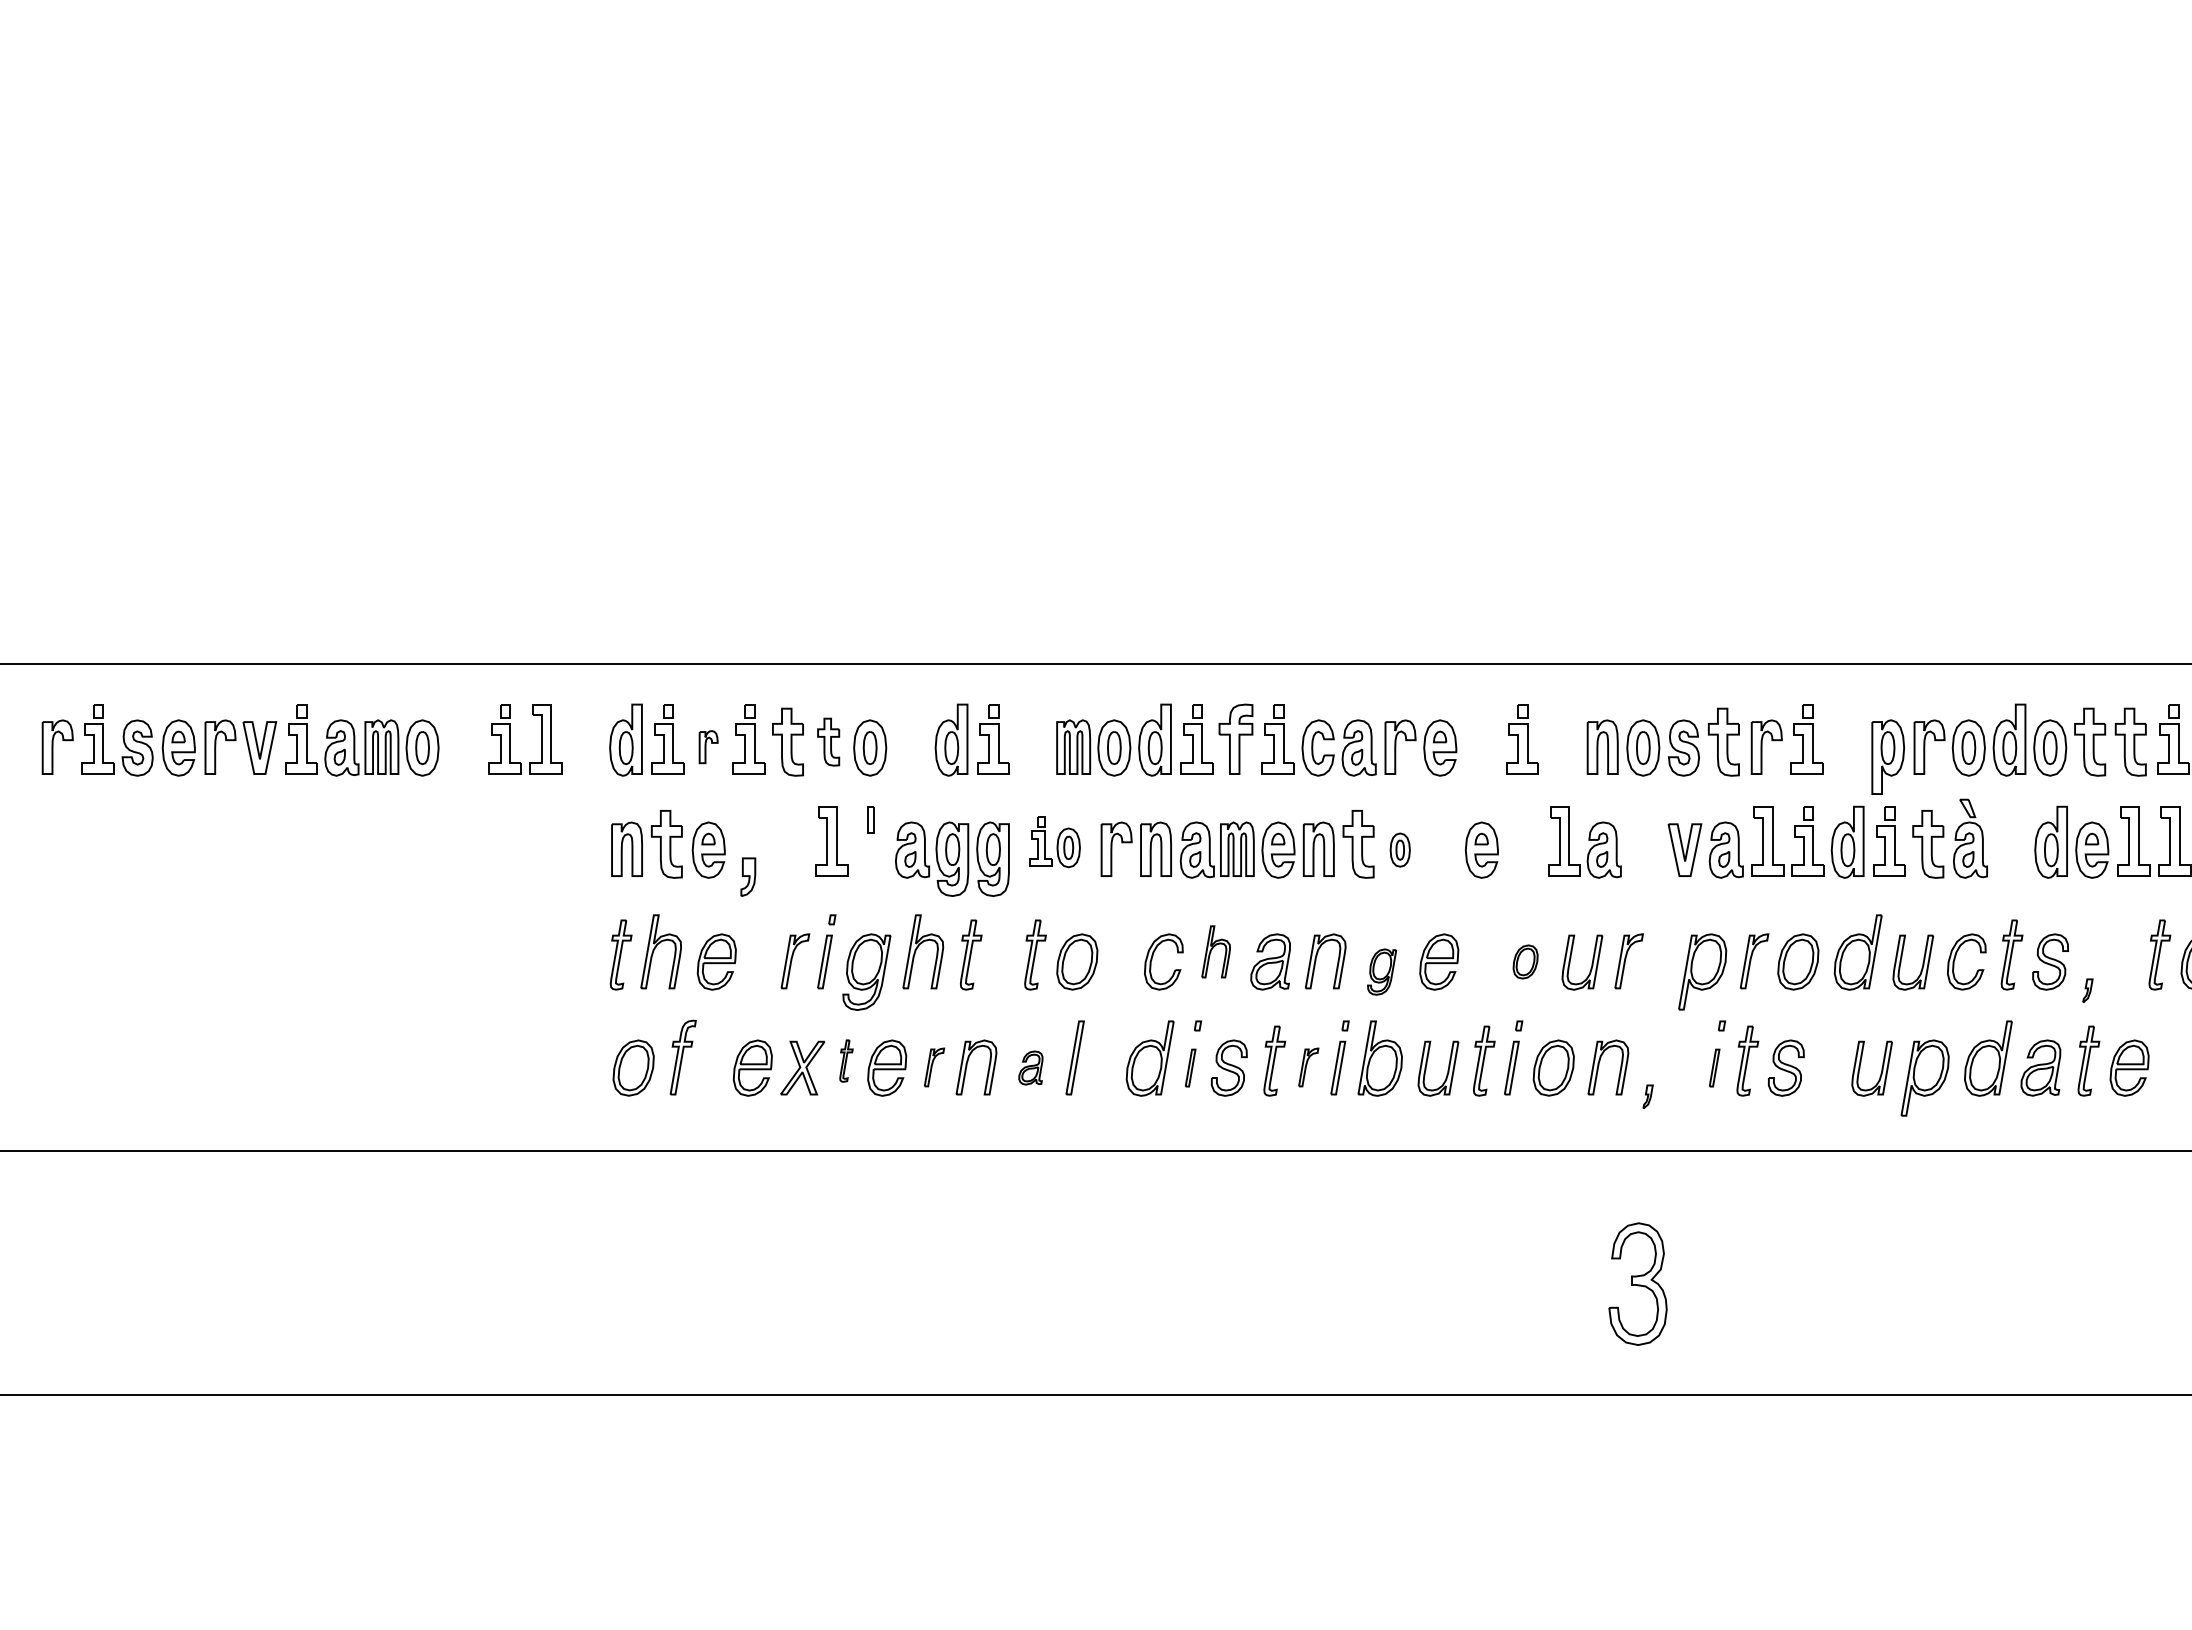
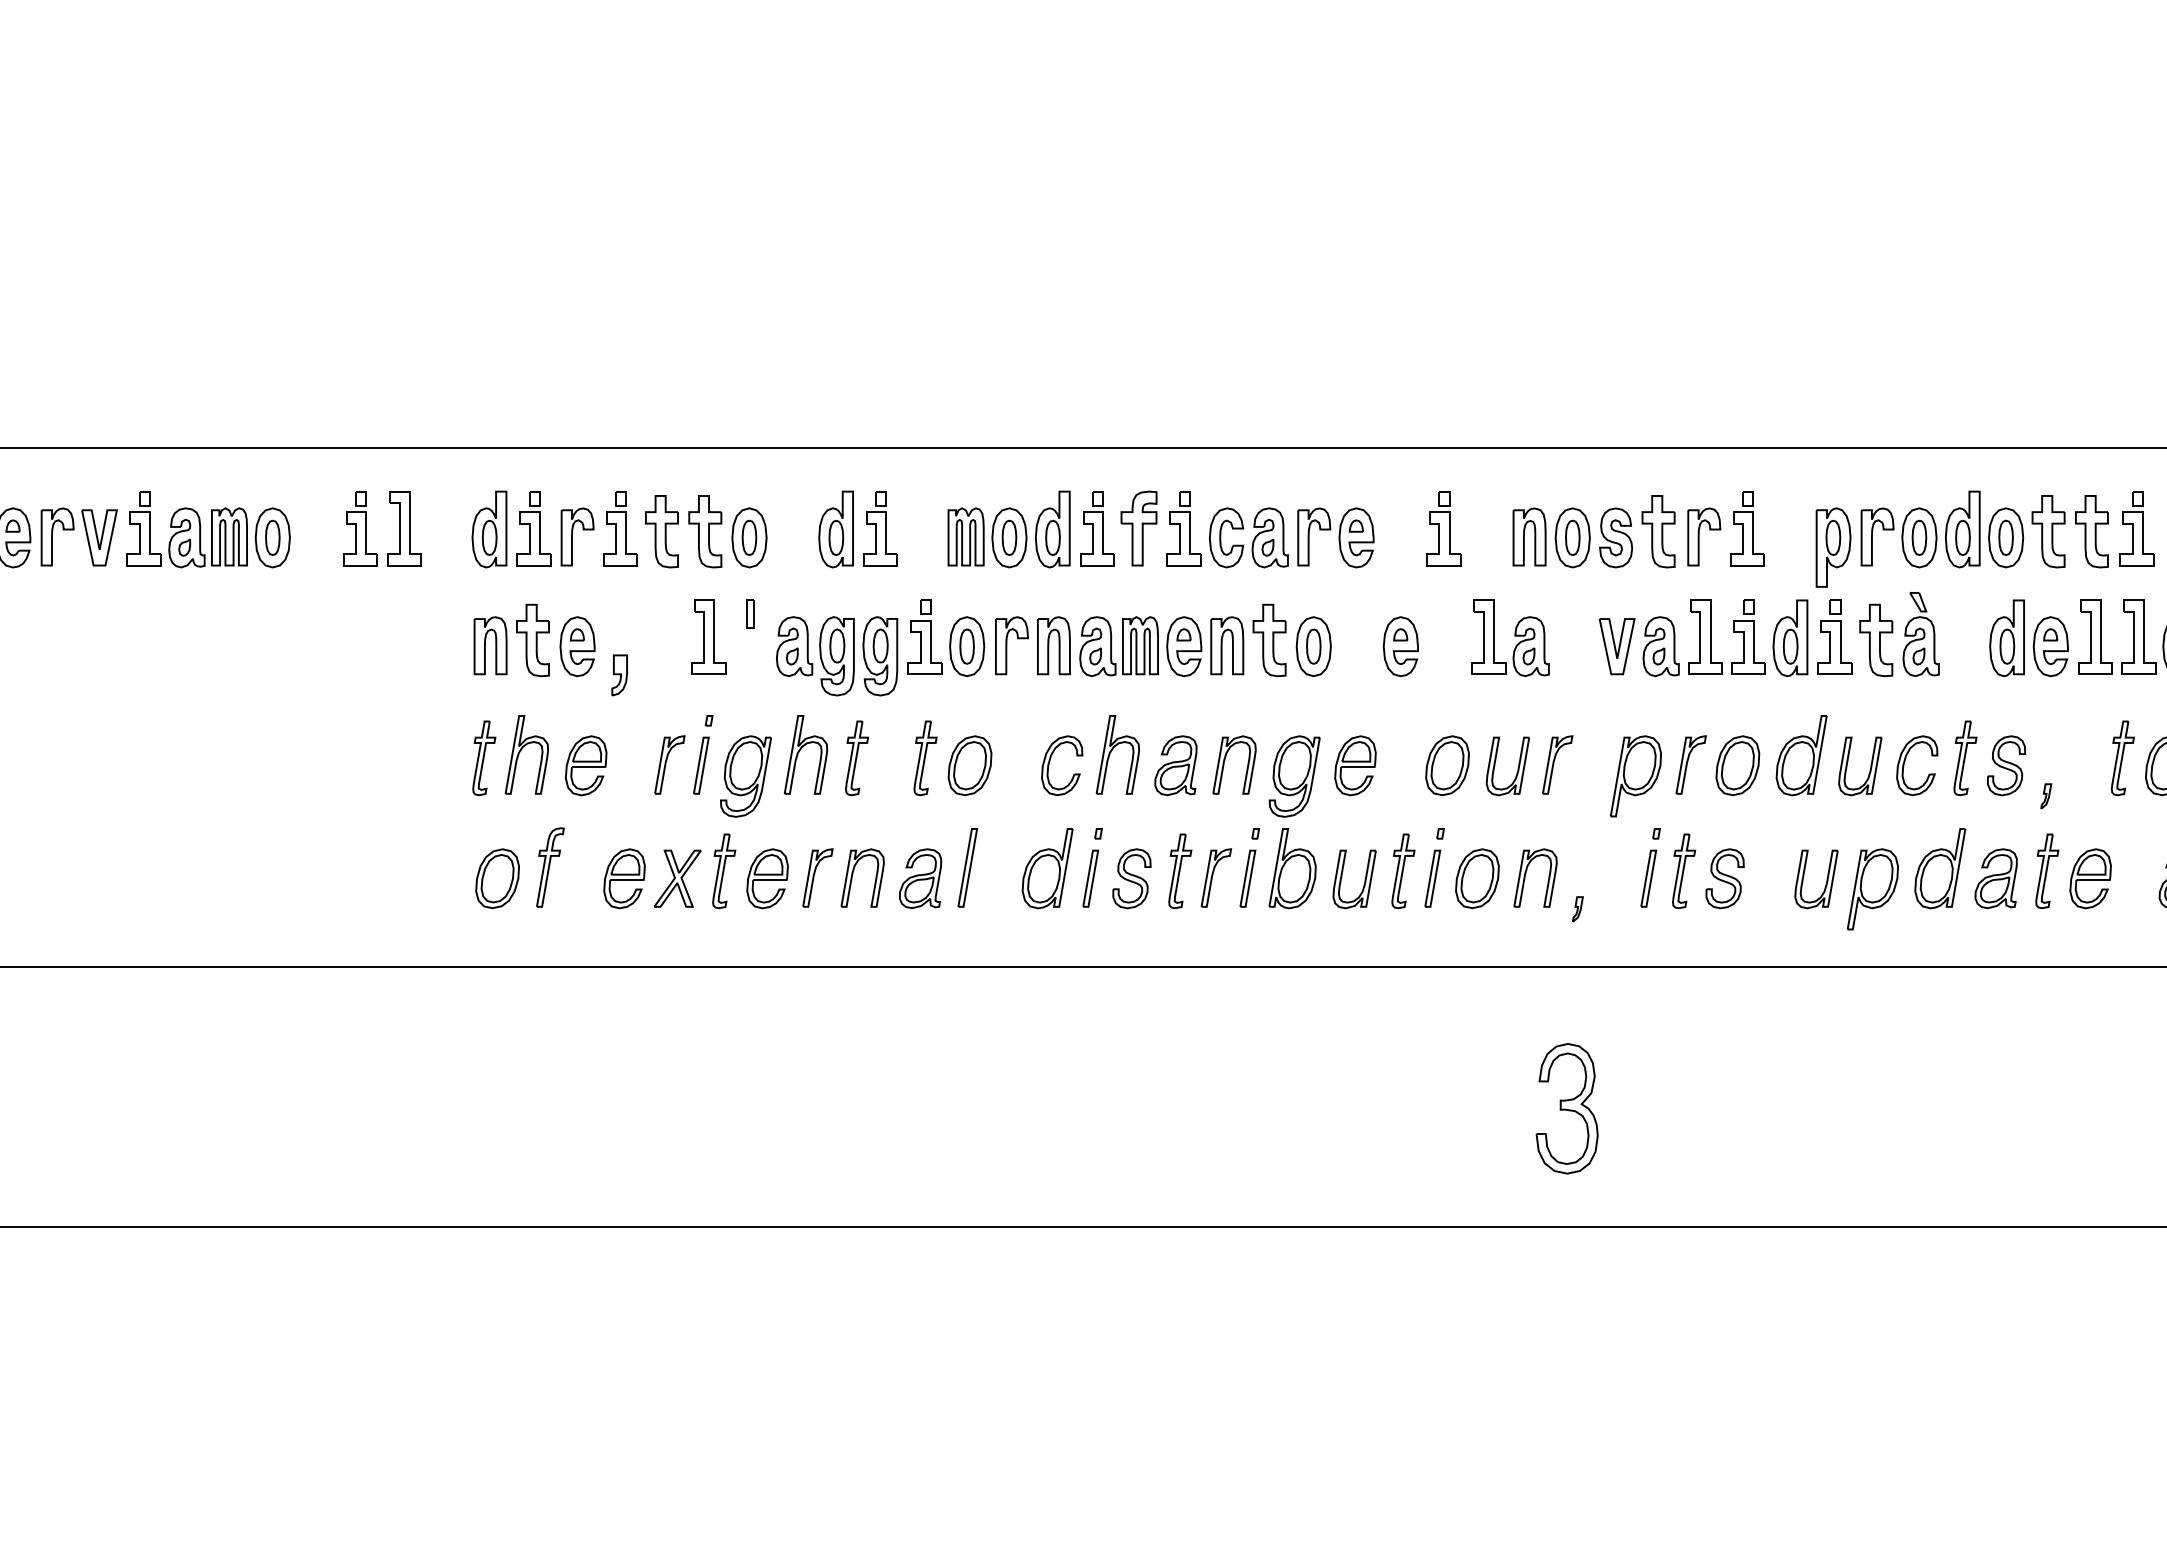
part: (828, 741) -> (705, 530), size x1.43
part: (708, 746) -> (577, 536), size x1.67
part: (1054, 842) -> (945, 638), size x1.43
part: (1400, 849) -> (1314, 645), size x1.67
part: (1215, 951) -> (1117, 754), size x1.43
part: (1525, 961) -> (1447, 765), size x1.67
part: (1381, 971) -> (1293, 775), size x1.67
part: (846, 1060) -> (724, 870), size x1.67
part: (934, 1067) -> (817, 878), size x1.43
part: (1030, 1067) -> (920, 878), size x1.67
part: (1190, 1067) -> (1090, 878), size x1.43
part: (1308, 1067) -> (1216, 878), size x1.43
part: (1714, 1067) -> (1648, 878), size x1.43

